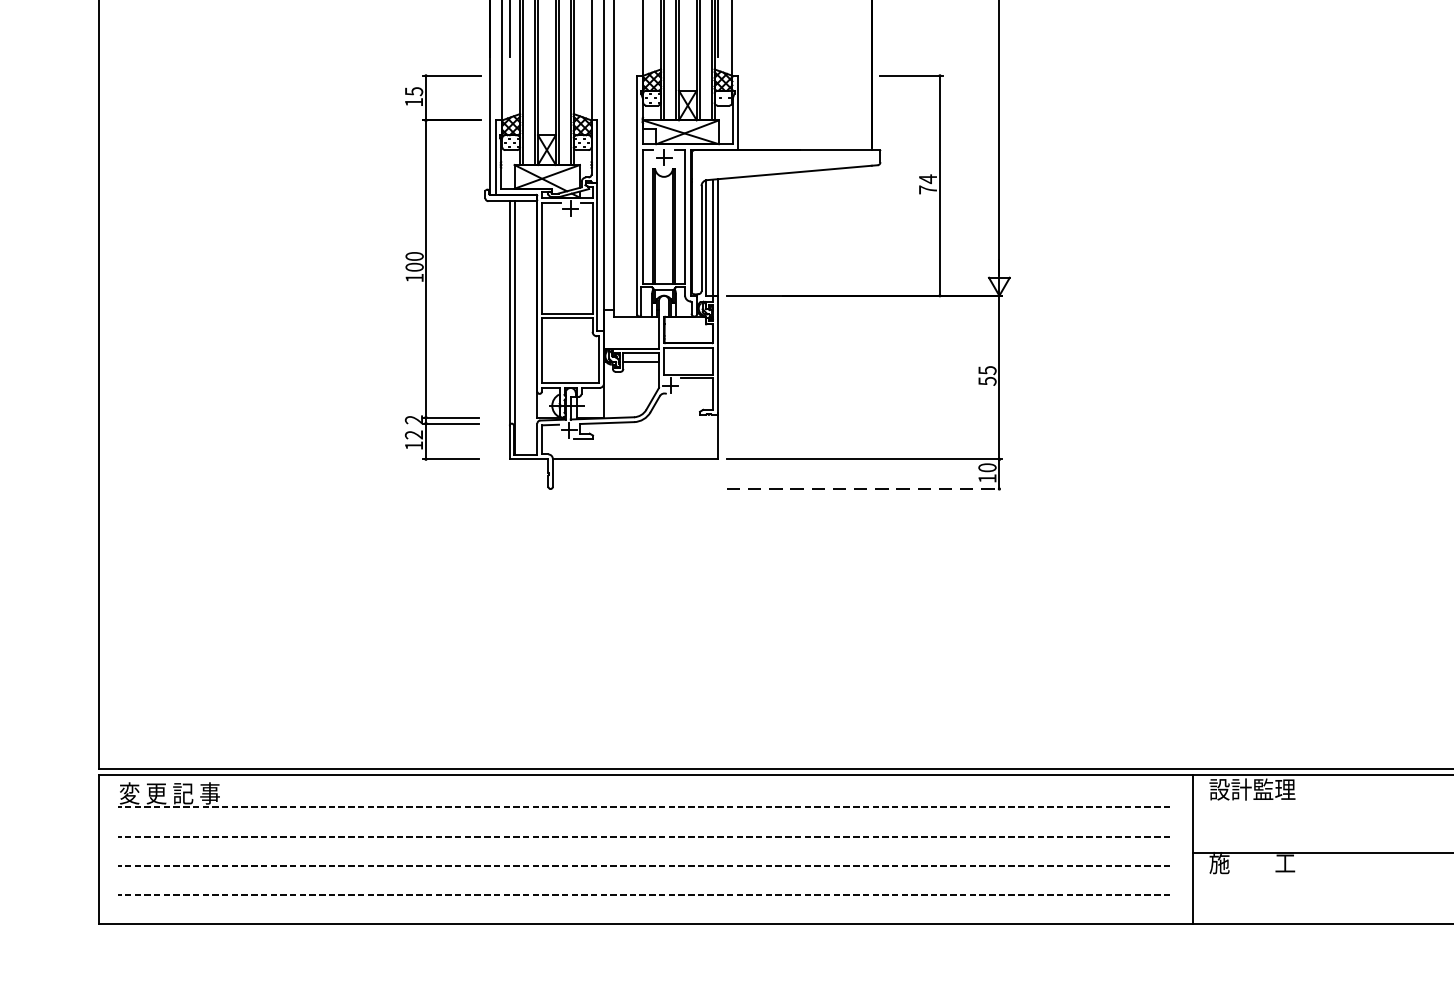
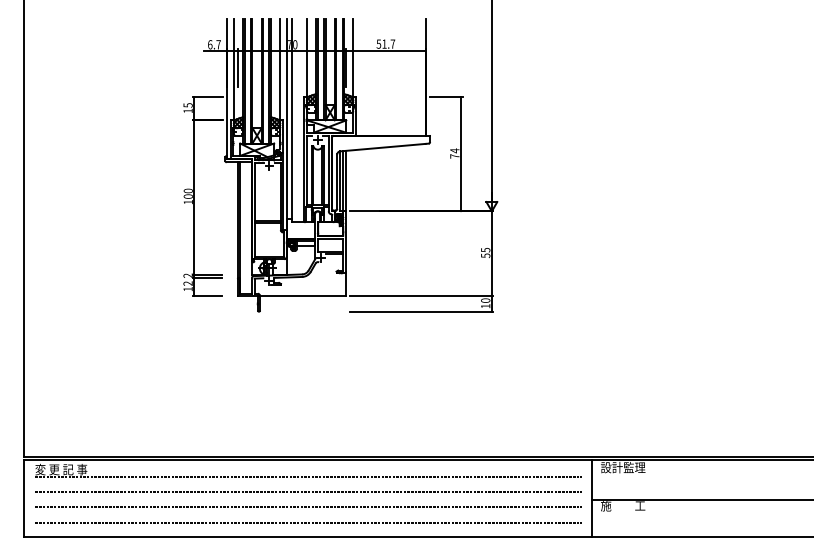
line: (863, 488) -> (421, 311), dashed -> solid

